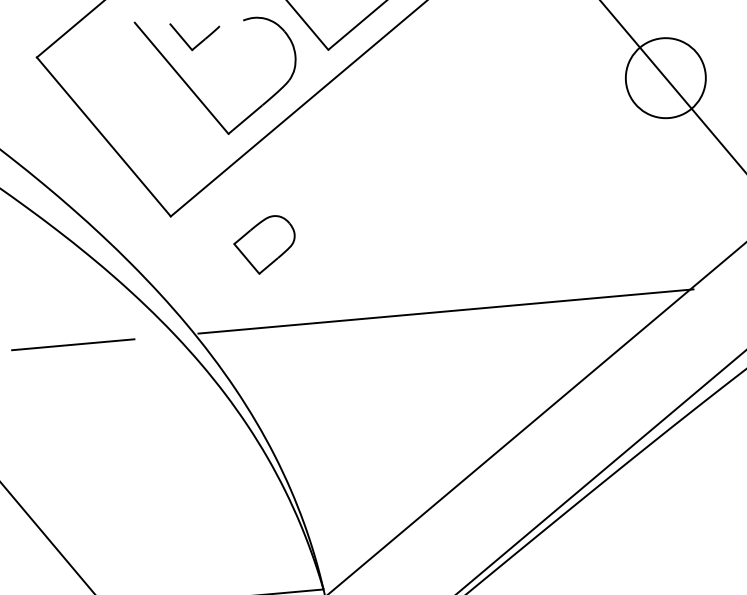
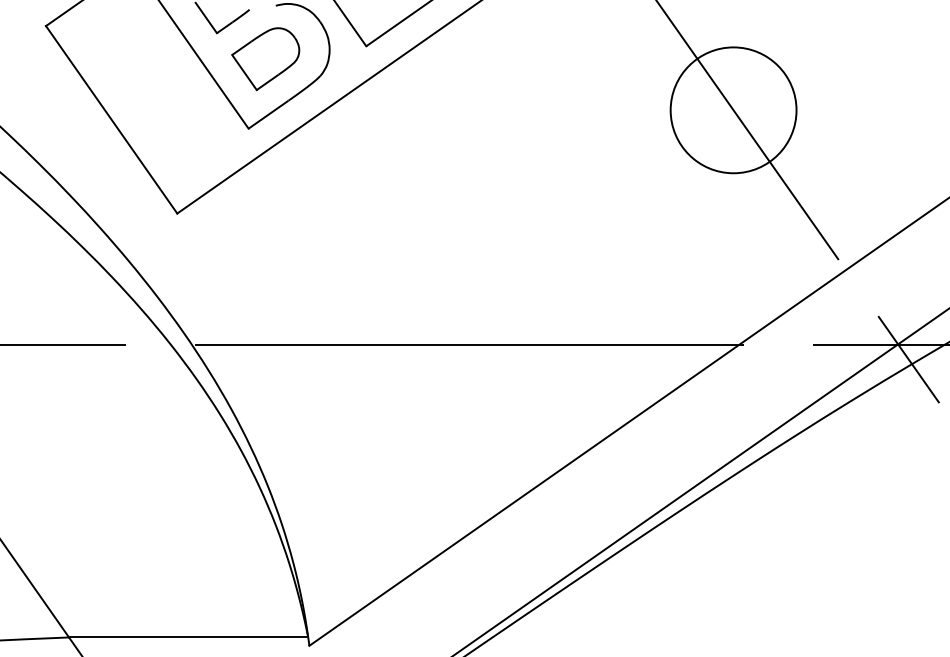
circle: (665, 78) -> (733, 110), size x1.43
part: (264, 245) -> (265, 59), moved

